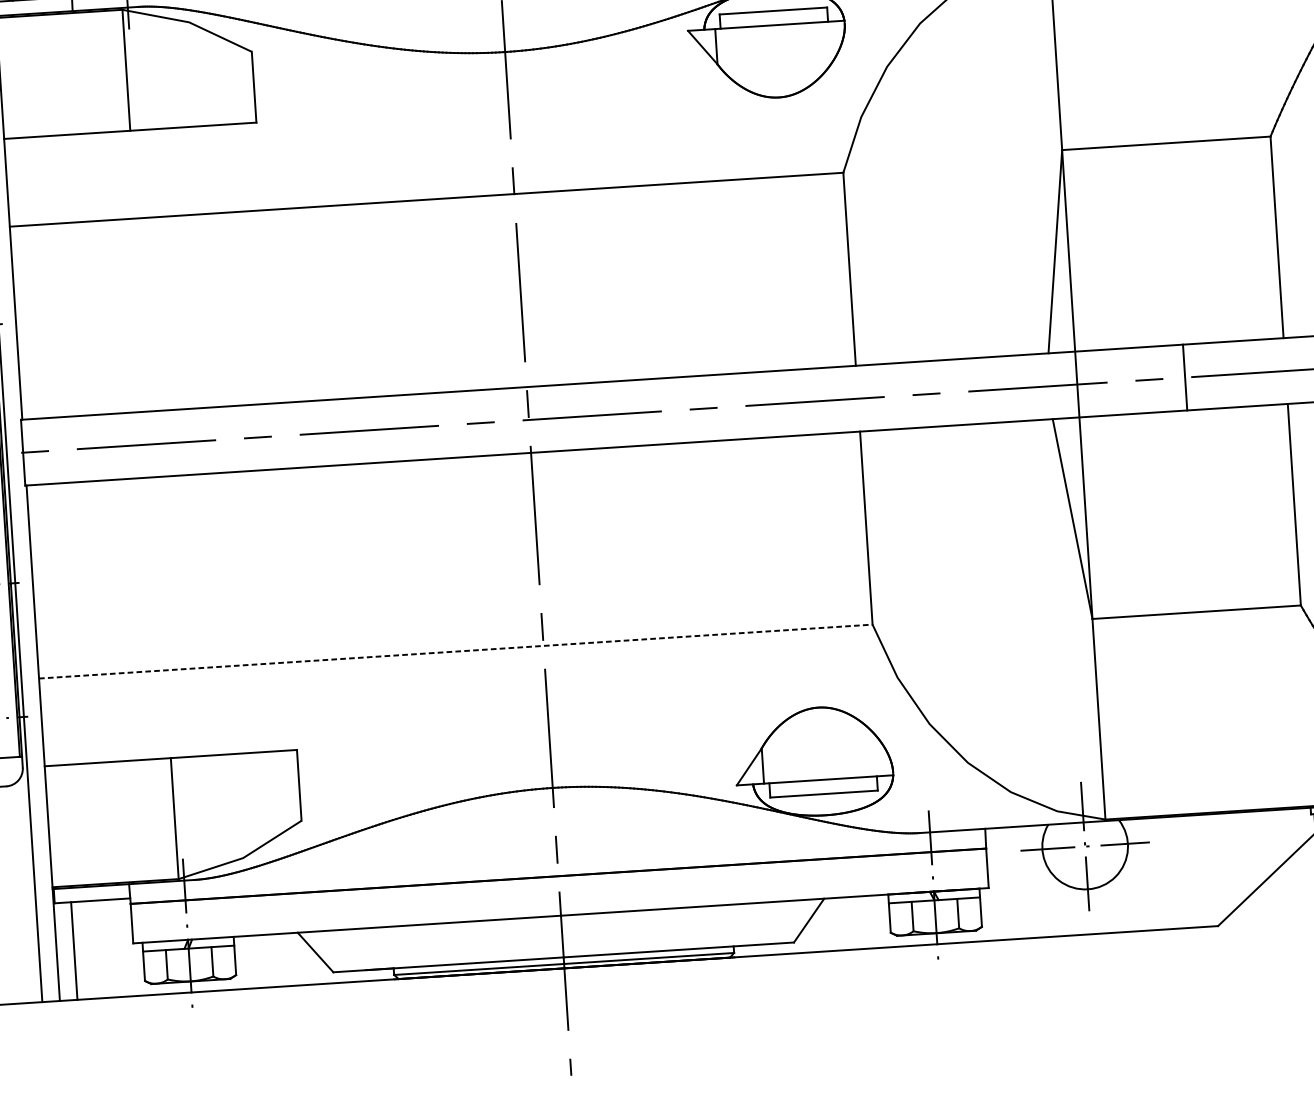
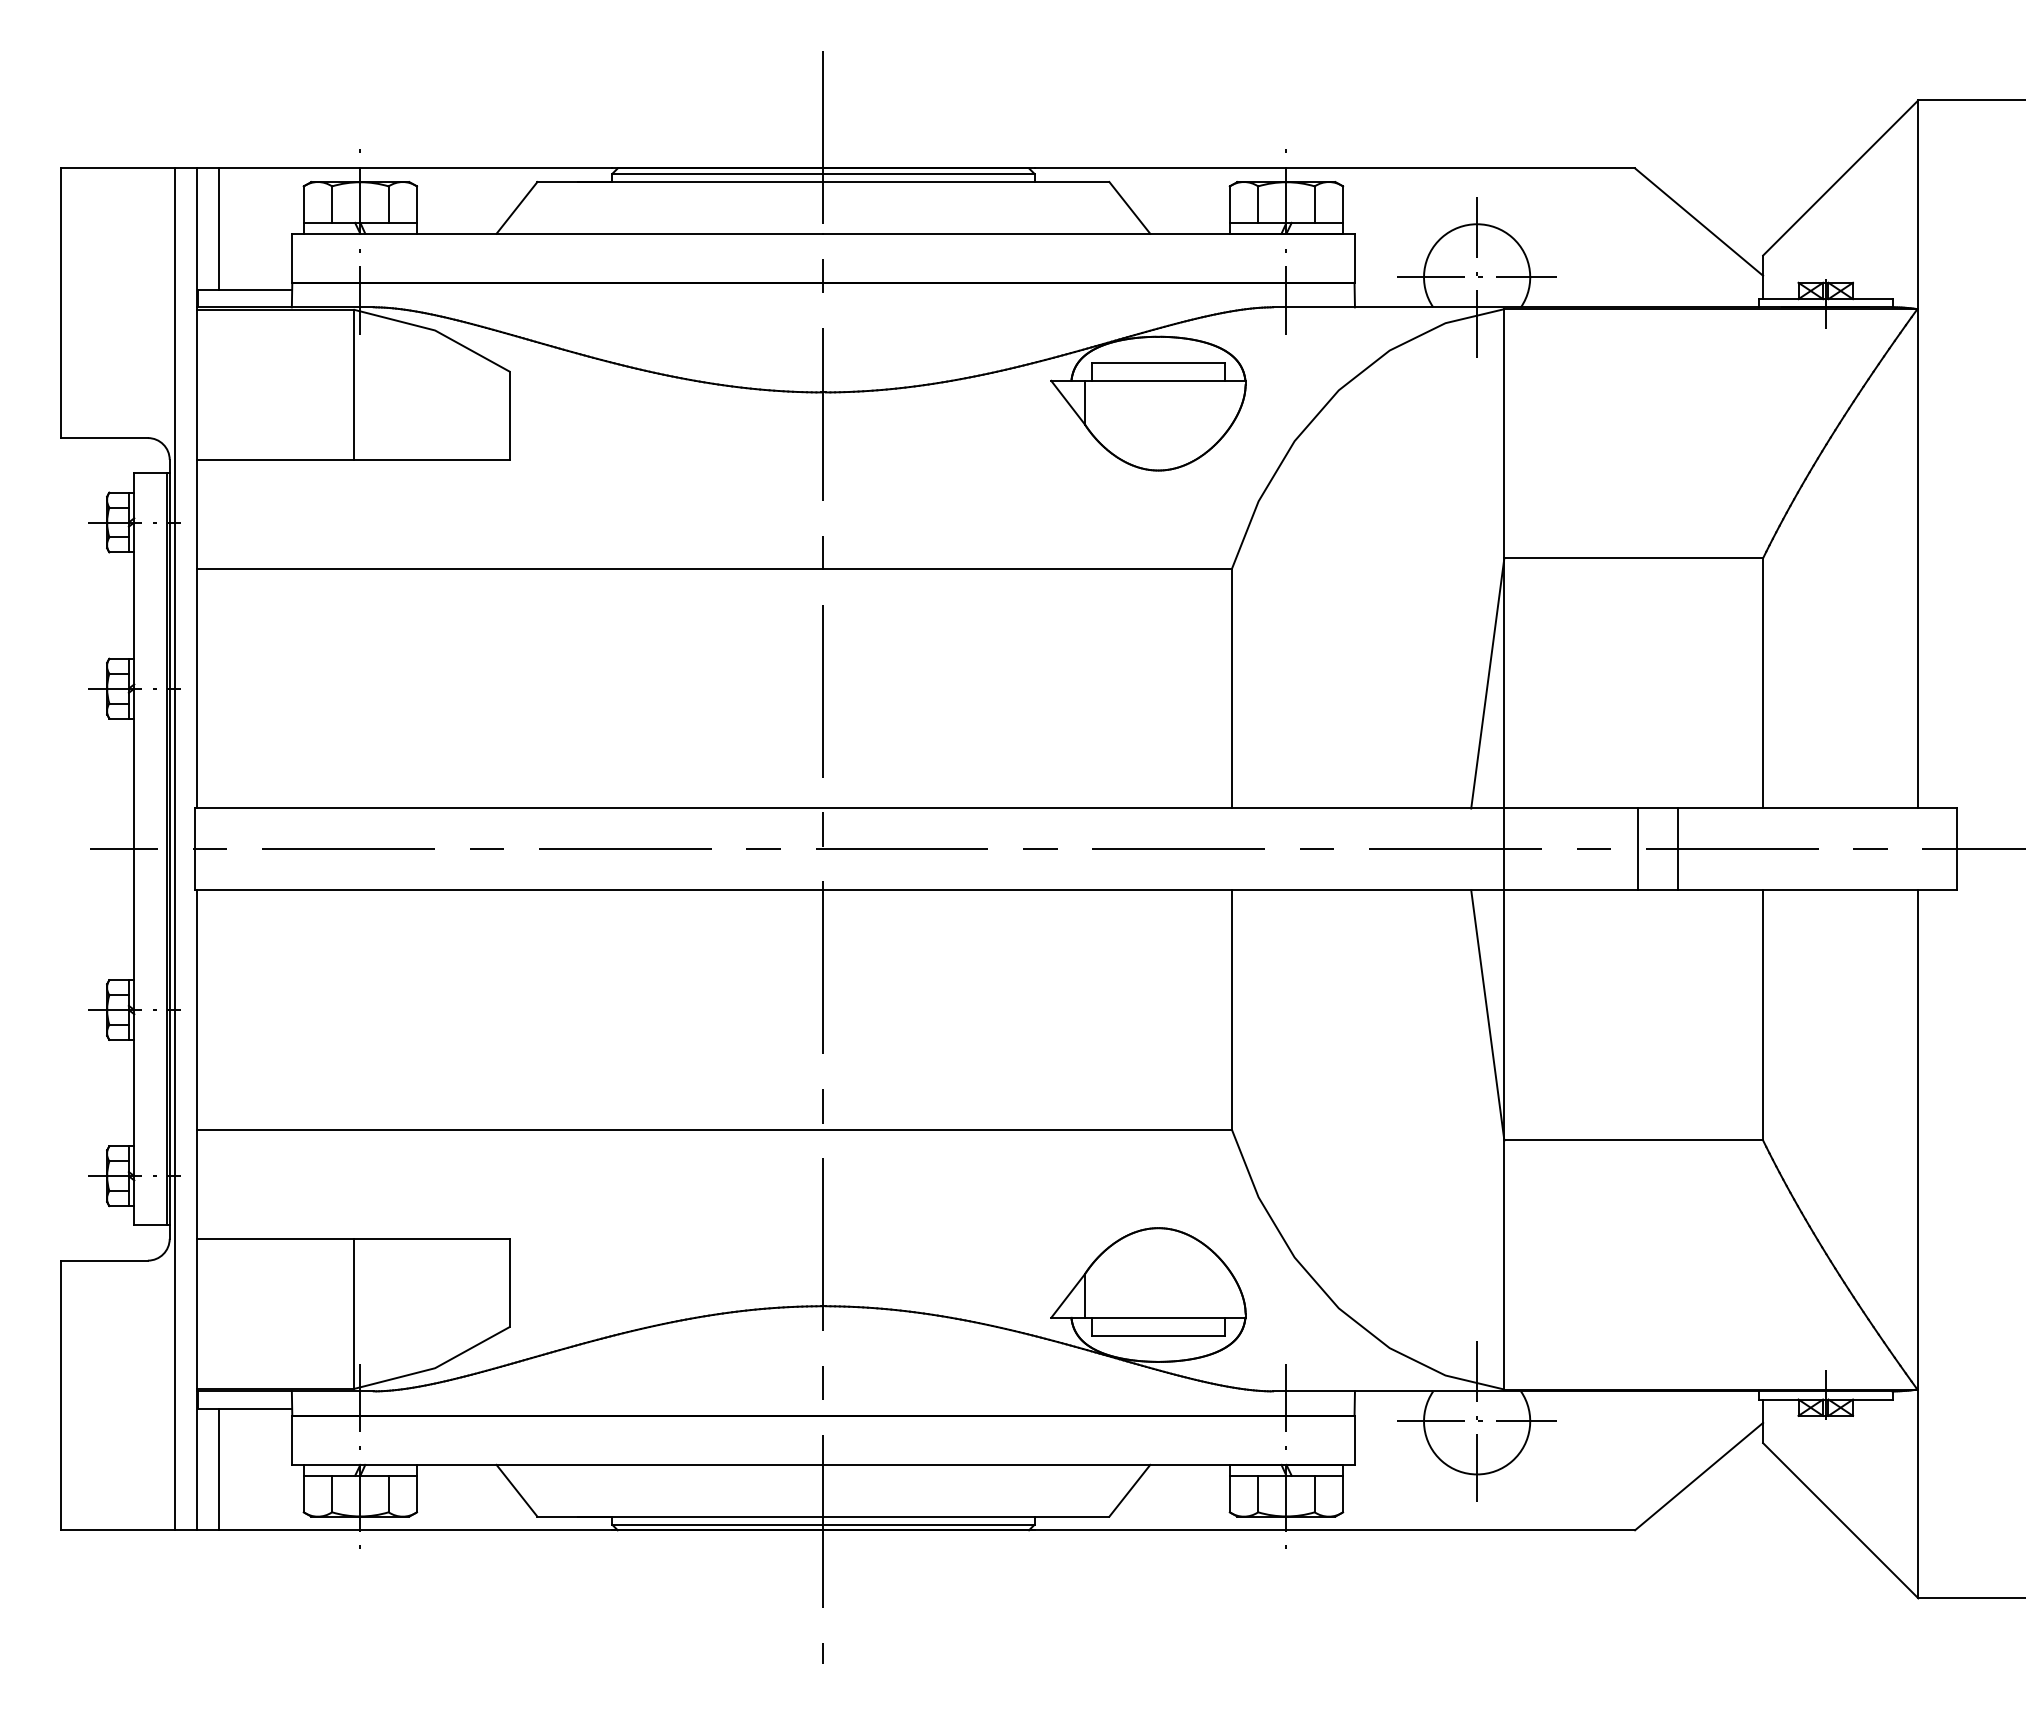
line: (1217, 375) -> (1678, 849), added
line: (455, 651) -> (714, 1129), dashed -> solid

